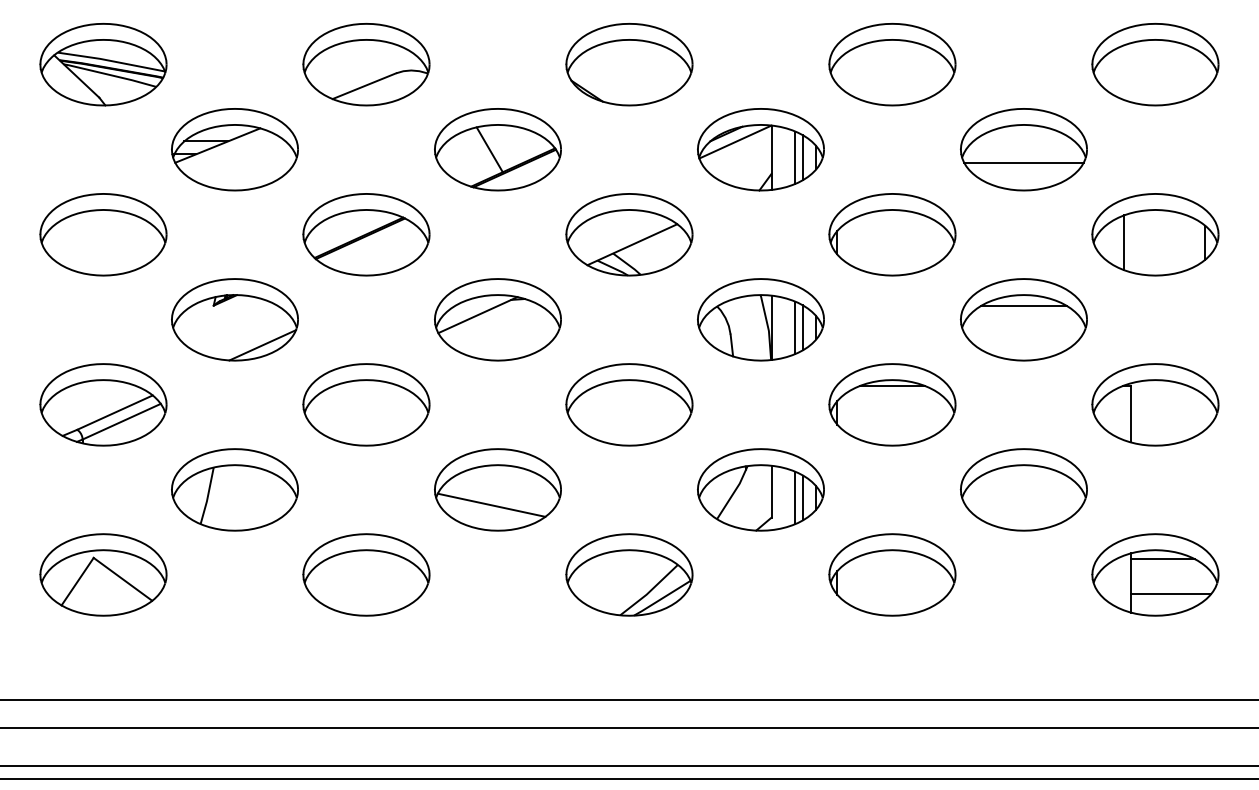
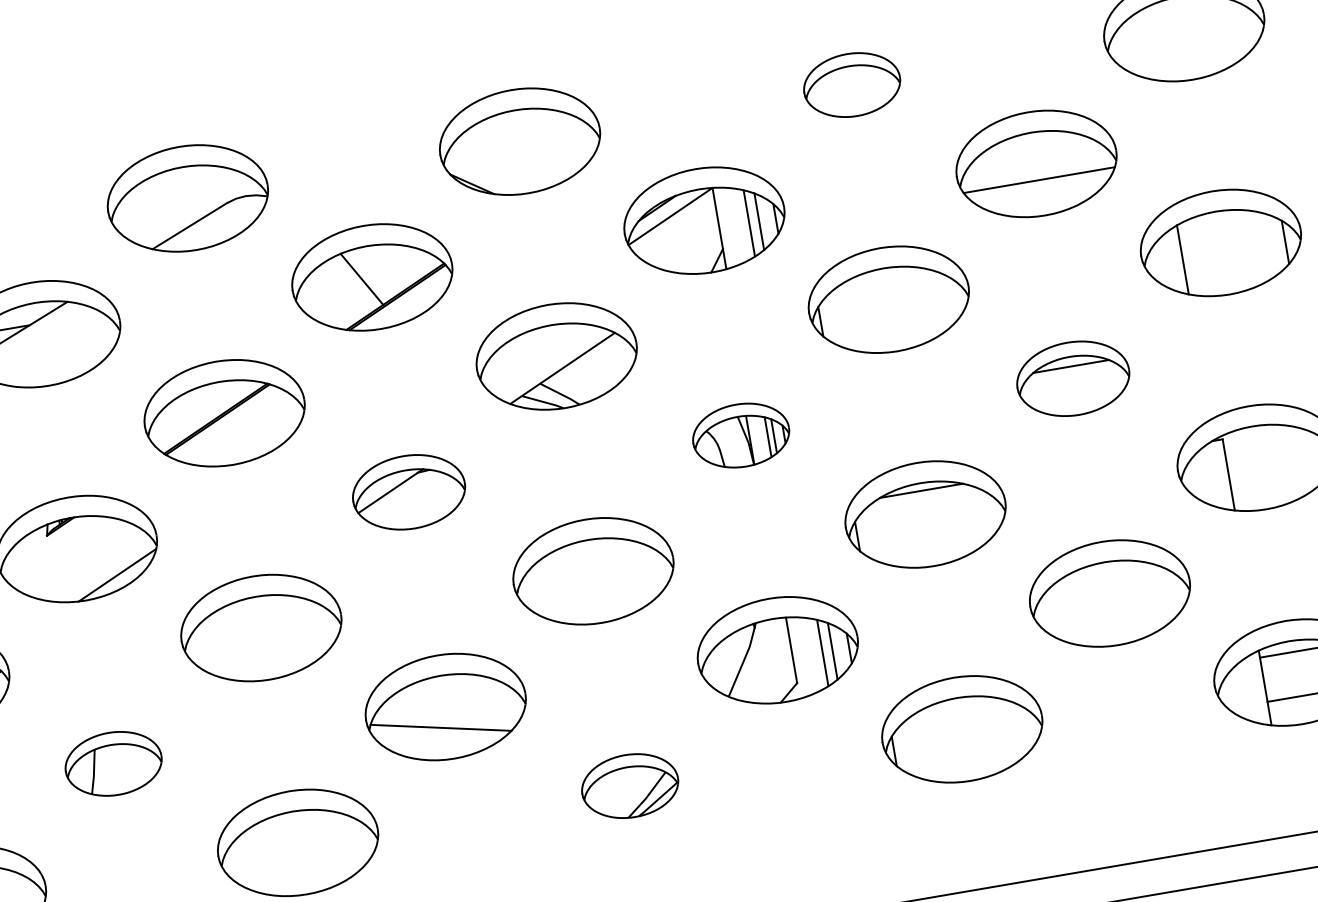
part: (892, 64) -> (852, 84), size x0.6
part: (497, 319) -> (408, 491), size x0.7
part: (760, 319) -> (740, 435), size x0.6
part: (1023, 319) -> (1072, 378), size x0.7
part: (234, 489) -> (112, 763), size x0.6
part: (629, 574) -> (630, 785), size x0.6

